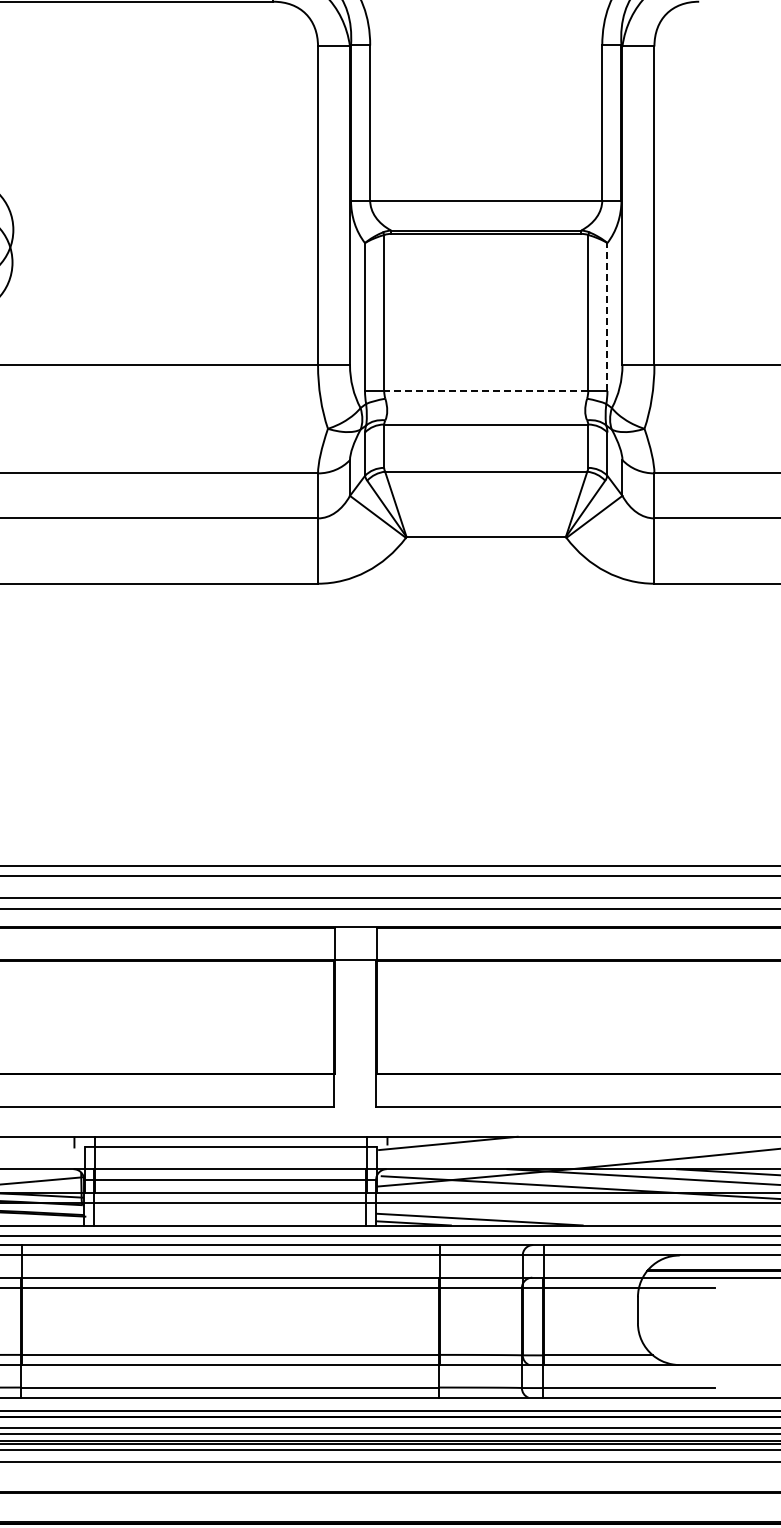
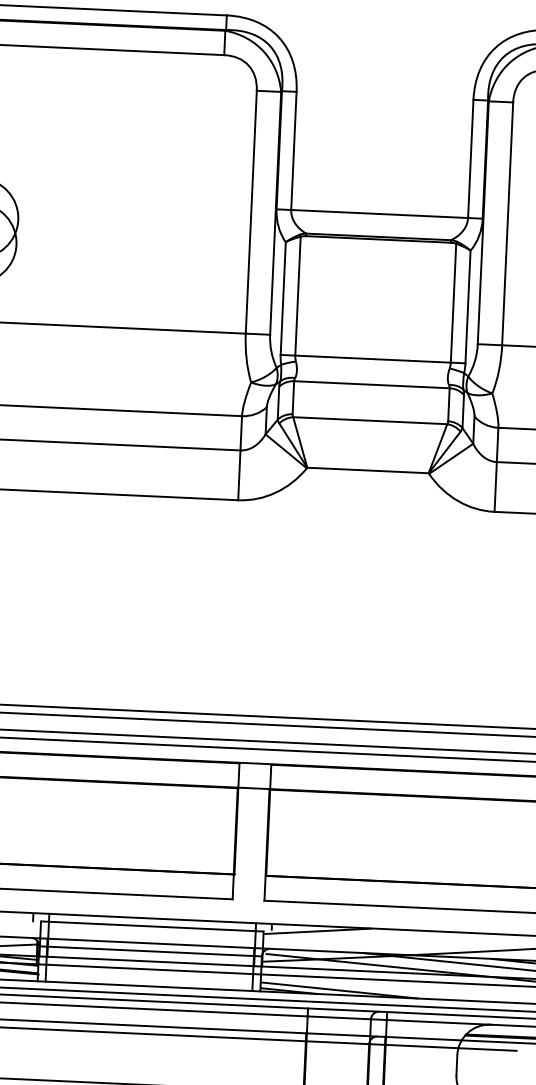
line: (607, 317) -> (468, 307), dashed -> solid
line: (485, 390) -> (372, 358), dashed -> solid

